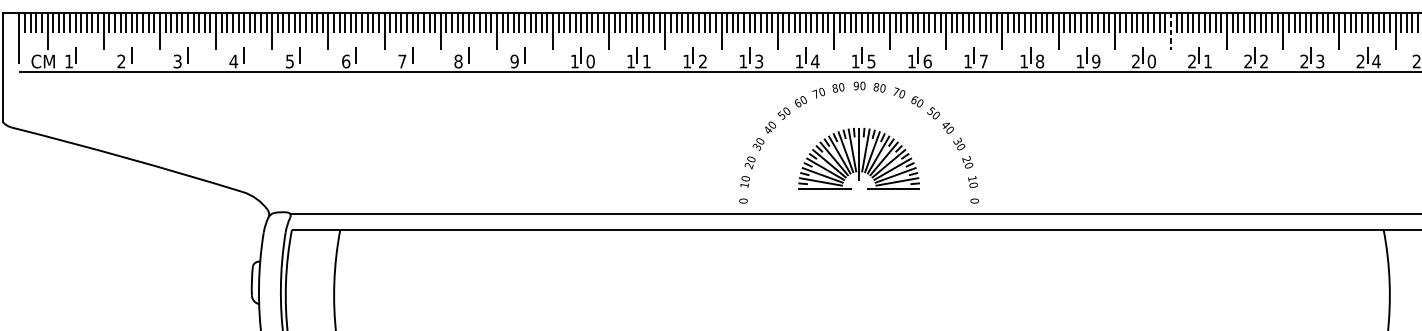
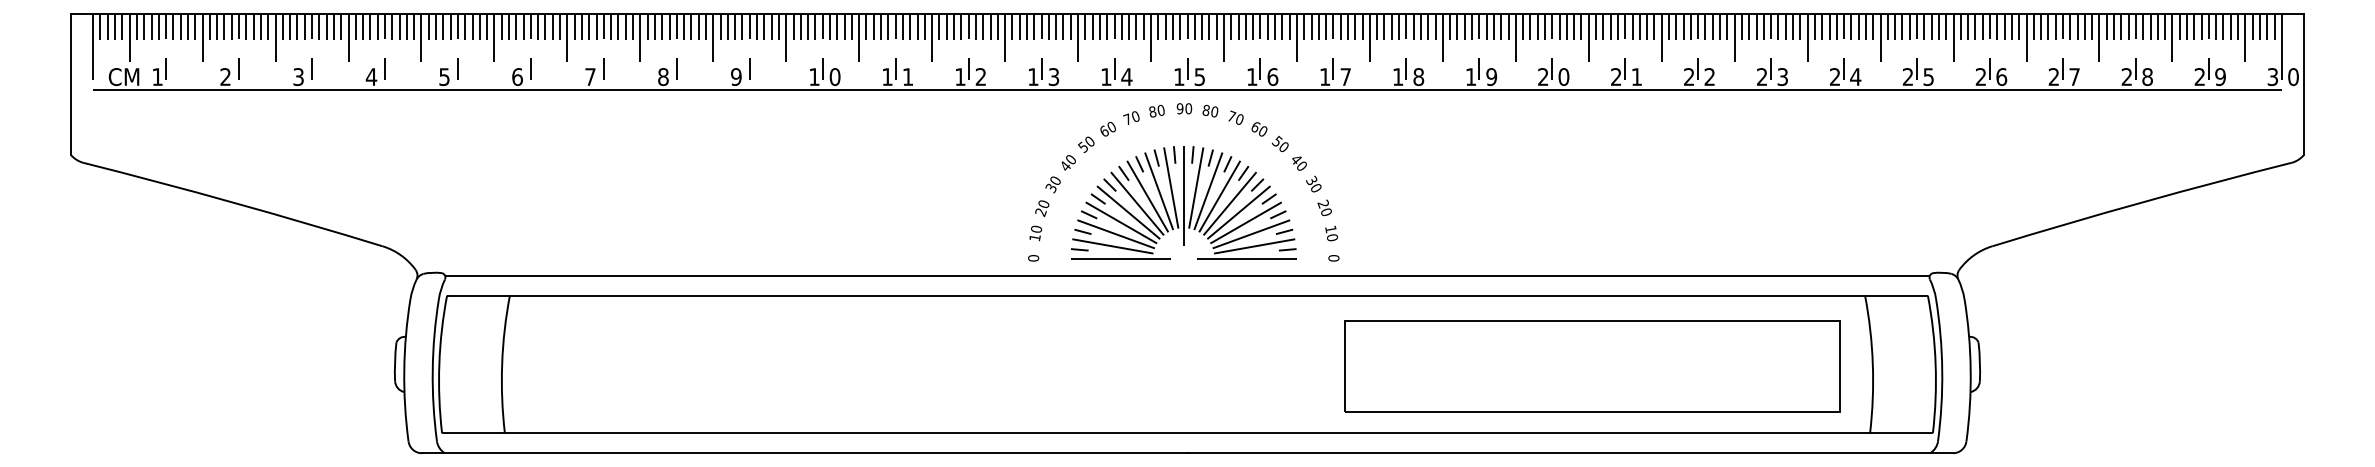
line: (1170, 31) -> (1588, 38), dashed -> solid
part: (858, 158) -> (1183, 202), size x1.43
part: (1173, 284) -> (1592, 366), added

